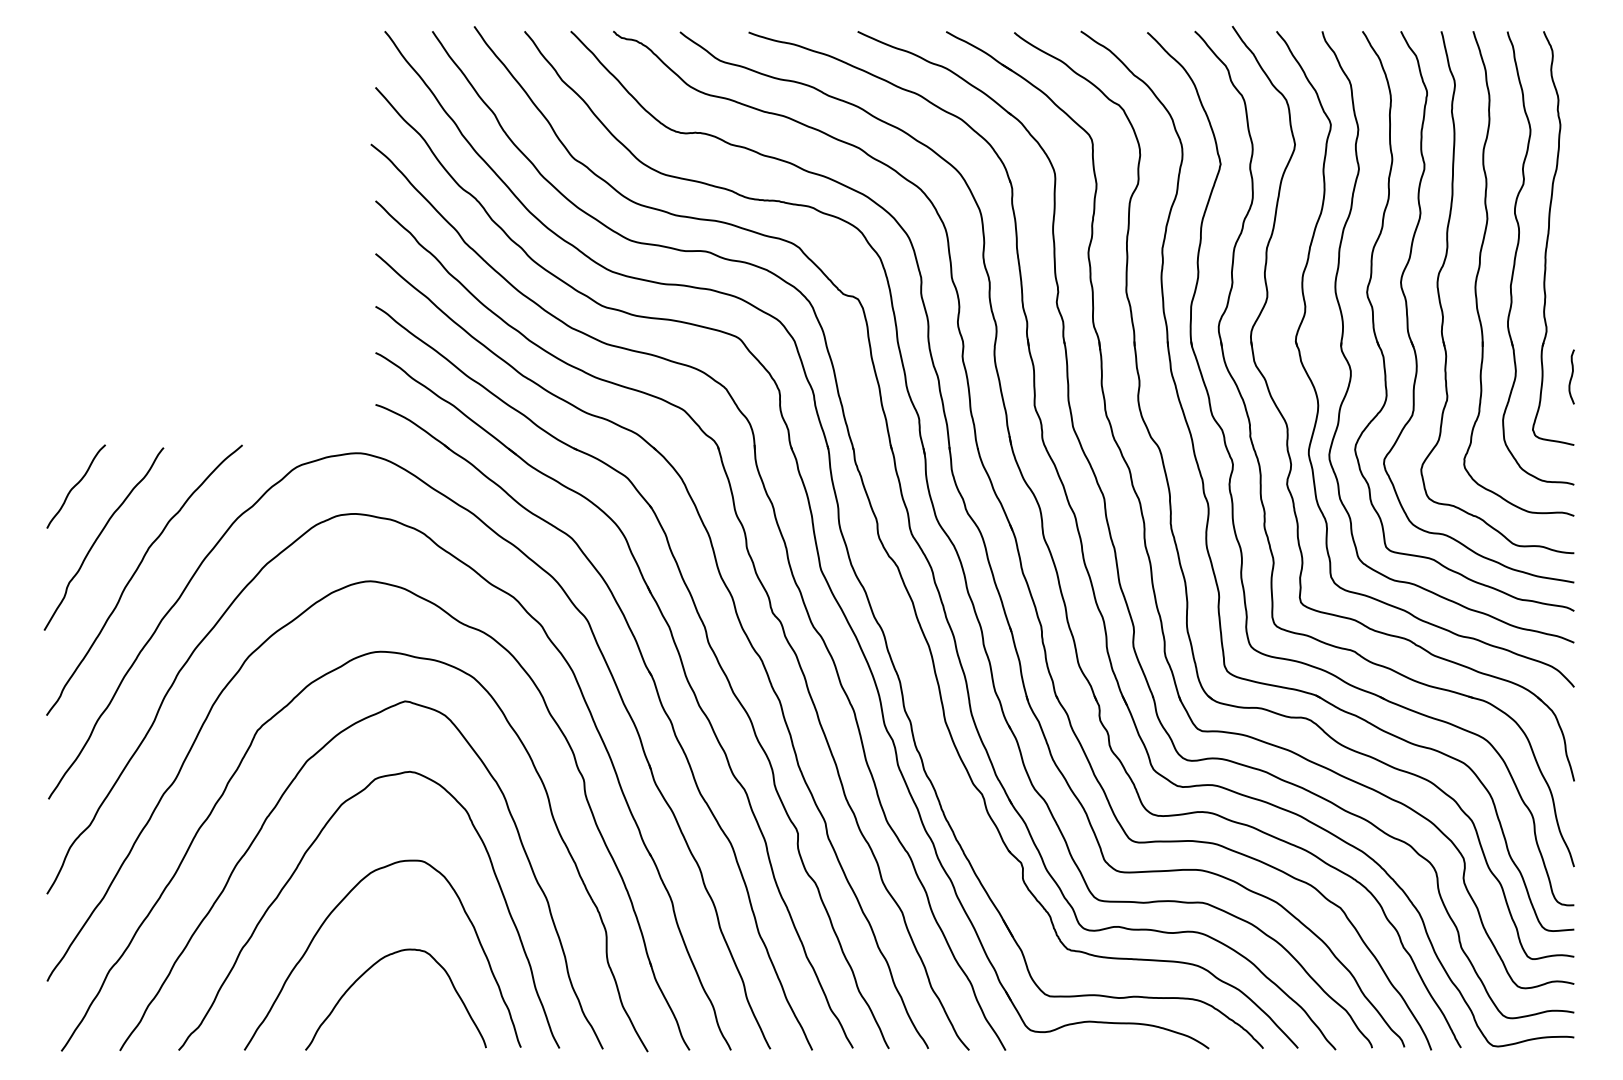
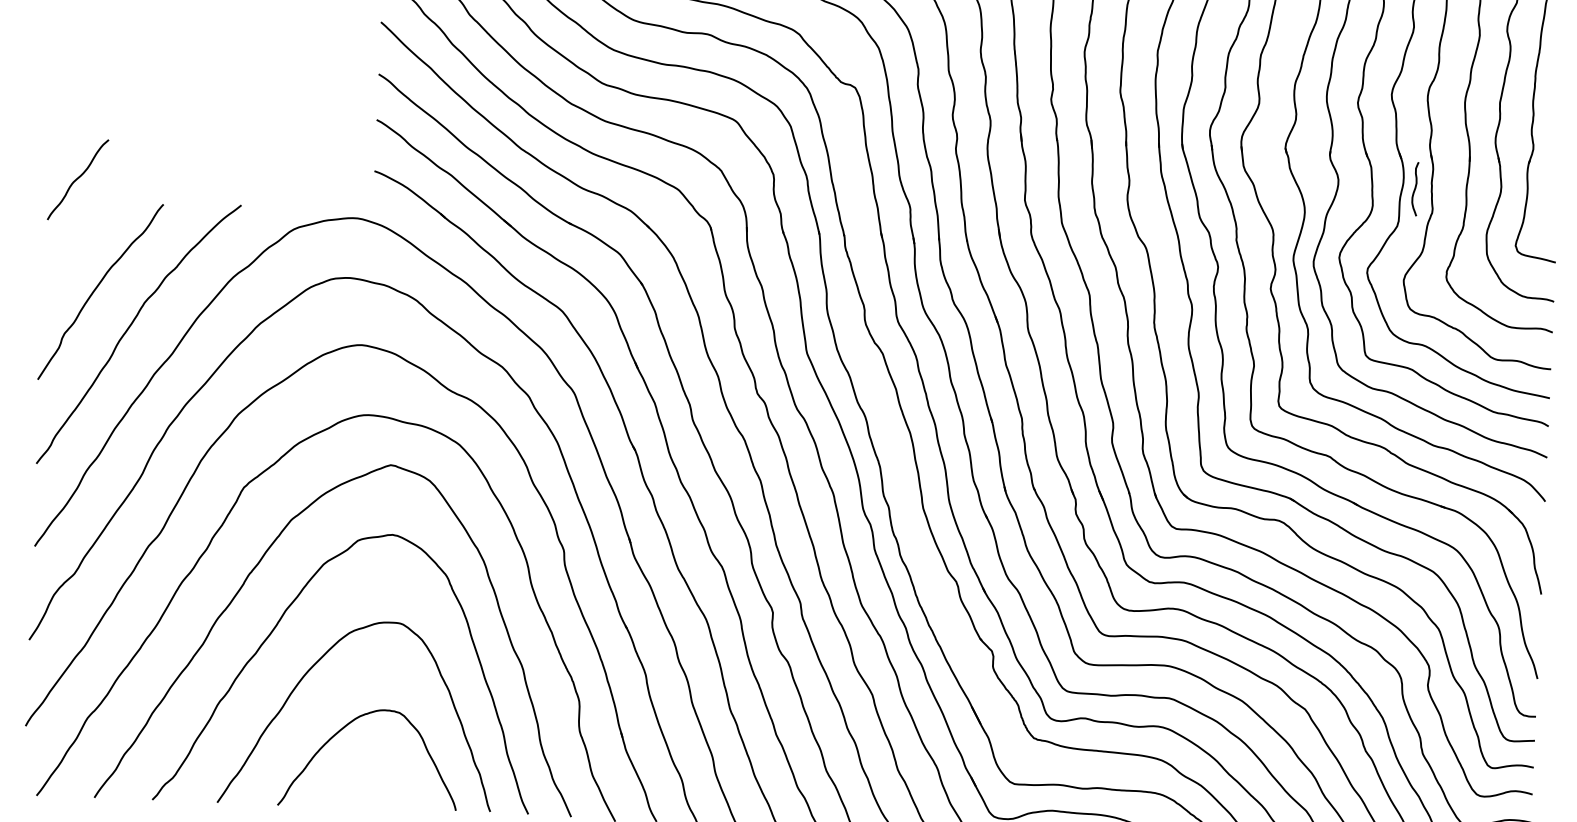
curve: (1571, 376) -> (1414, 188), moved
curve: (75, 486) -> (77, 179), moved

